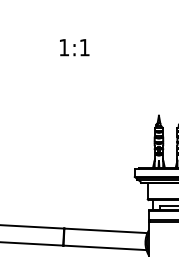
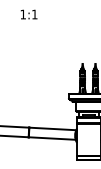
text: (73, 47) -> (28, 14), moved

